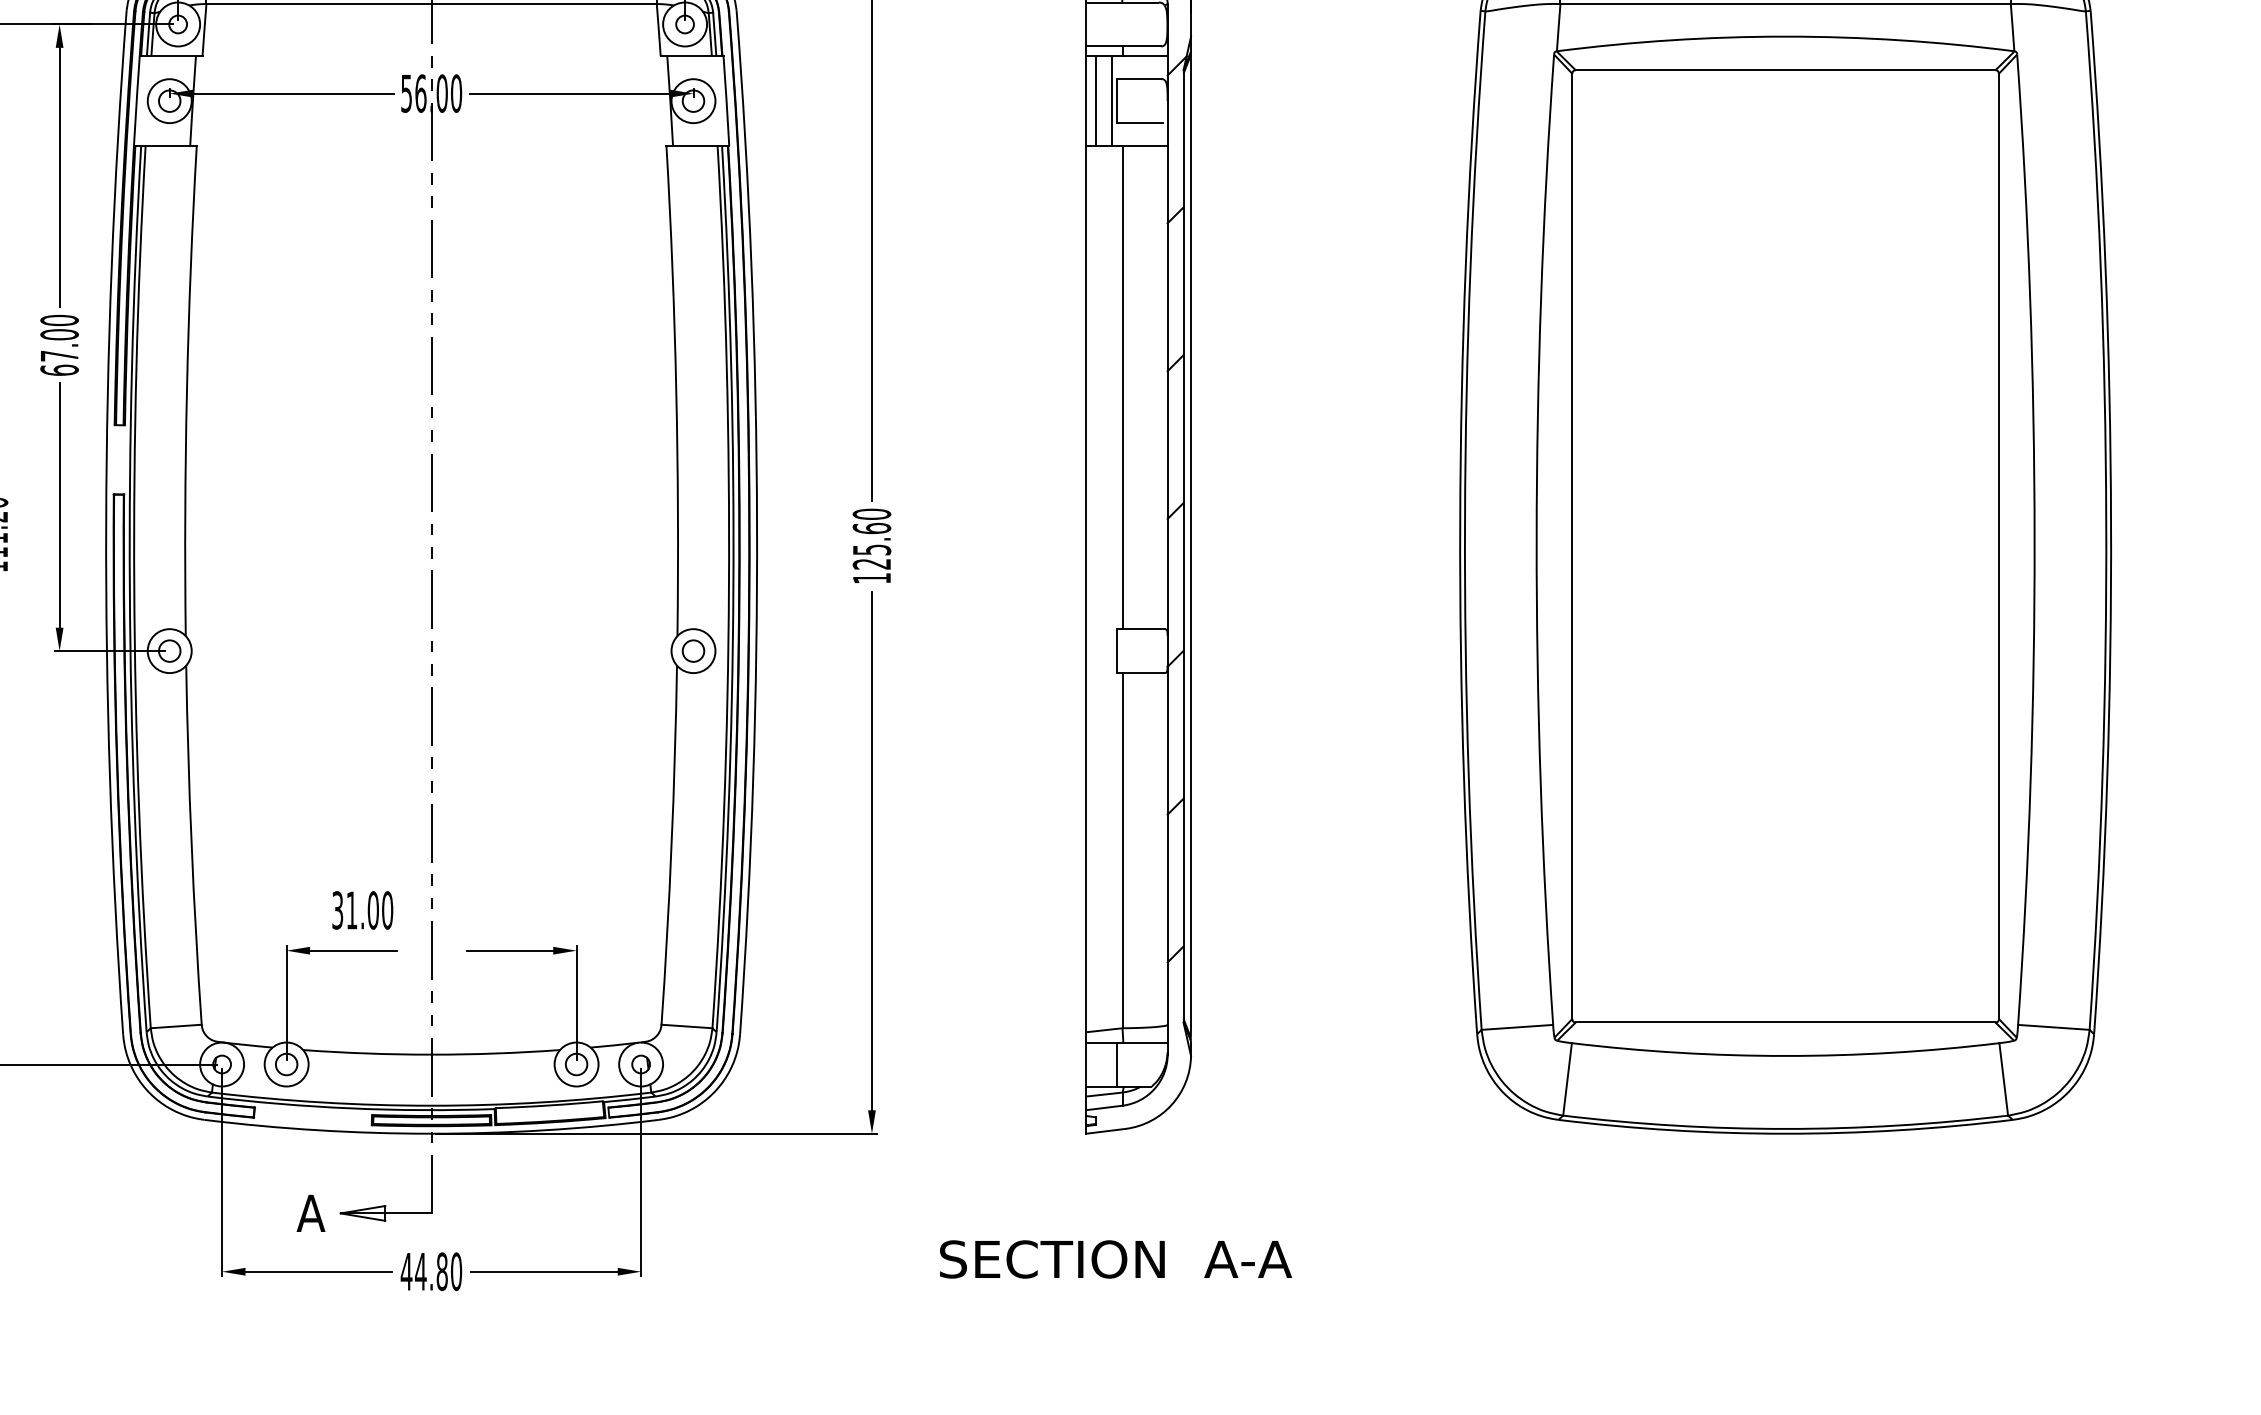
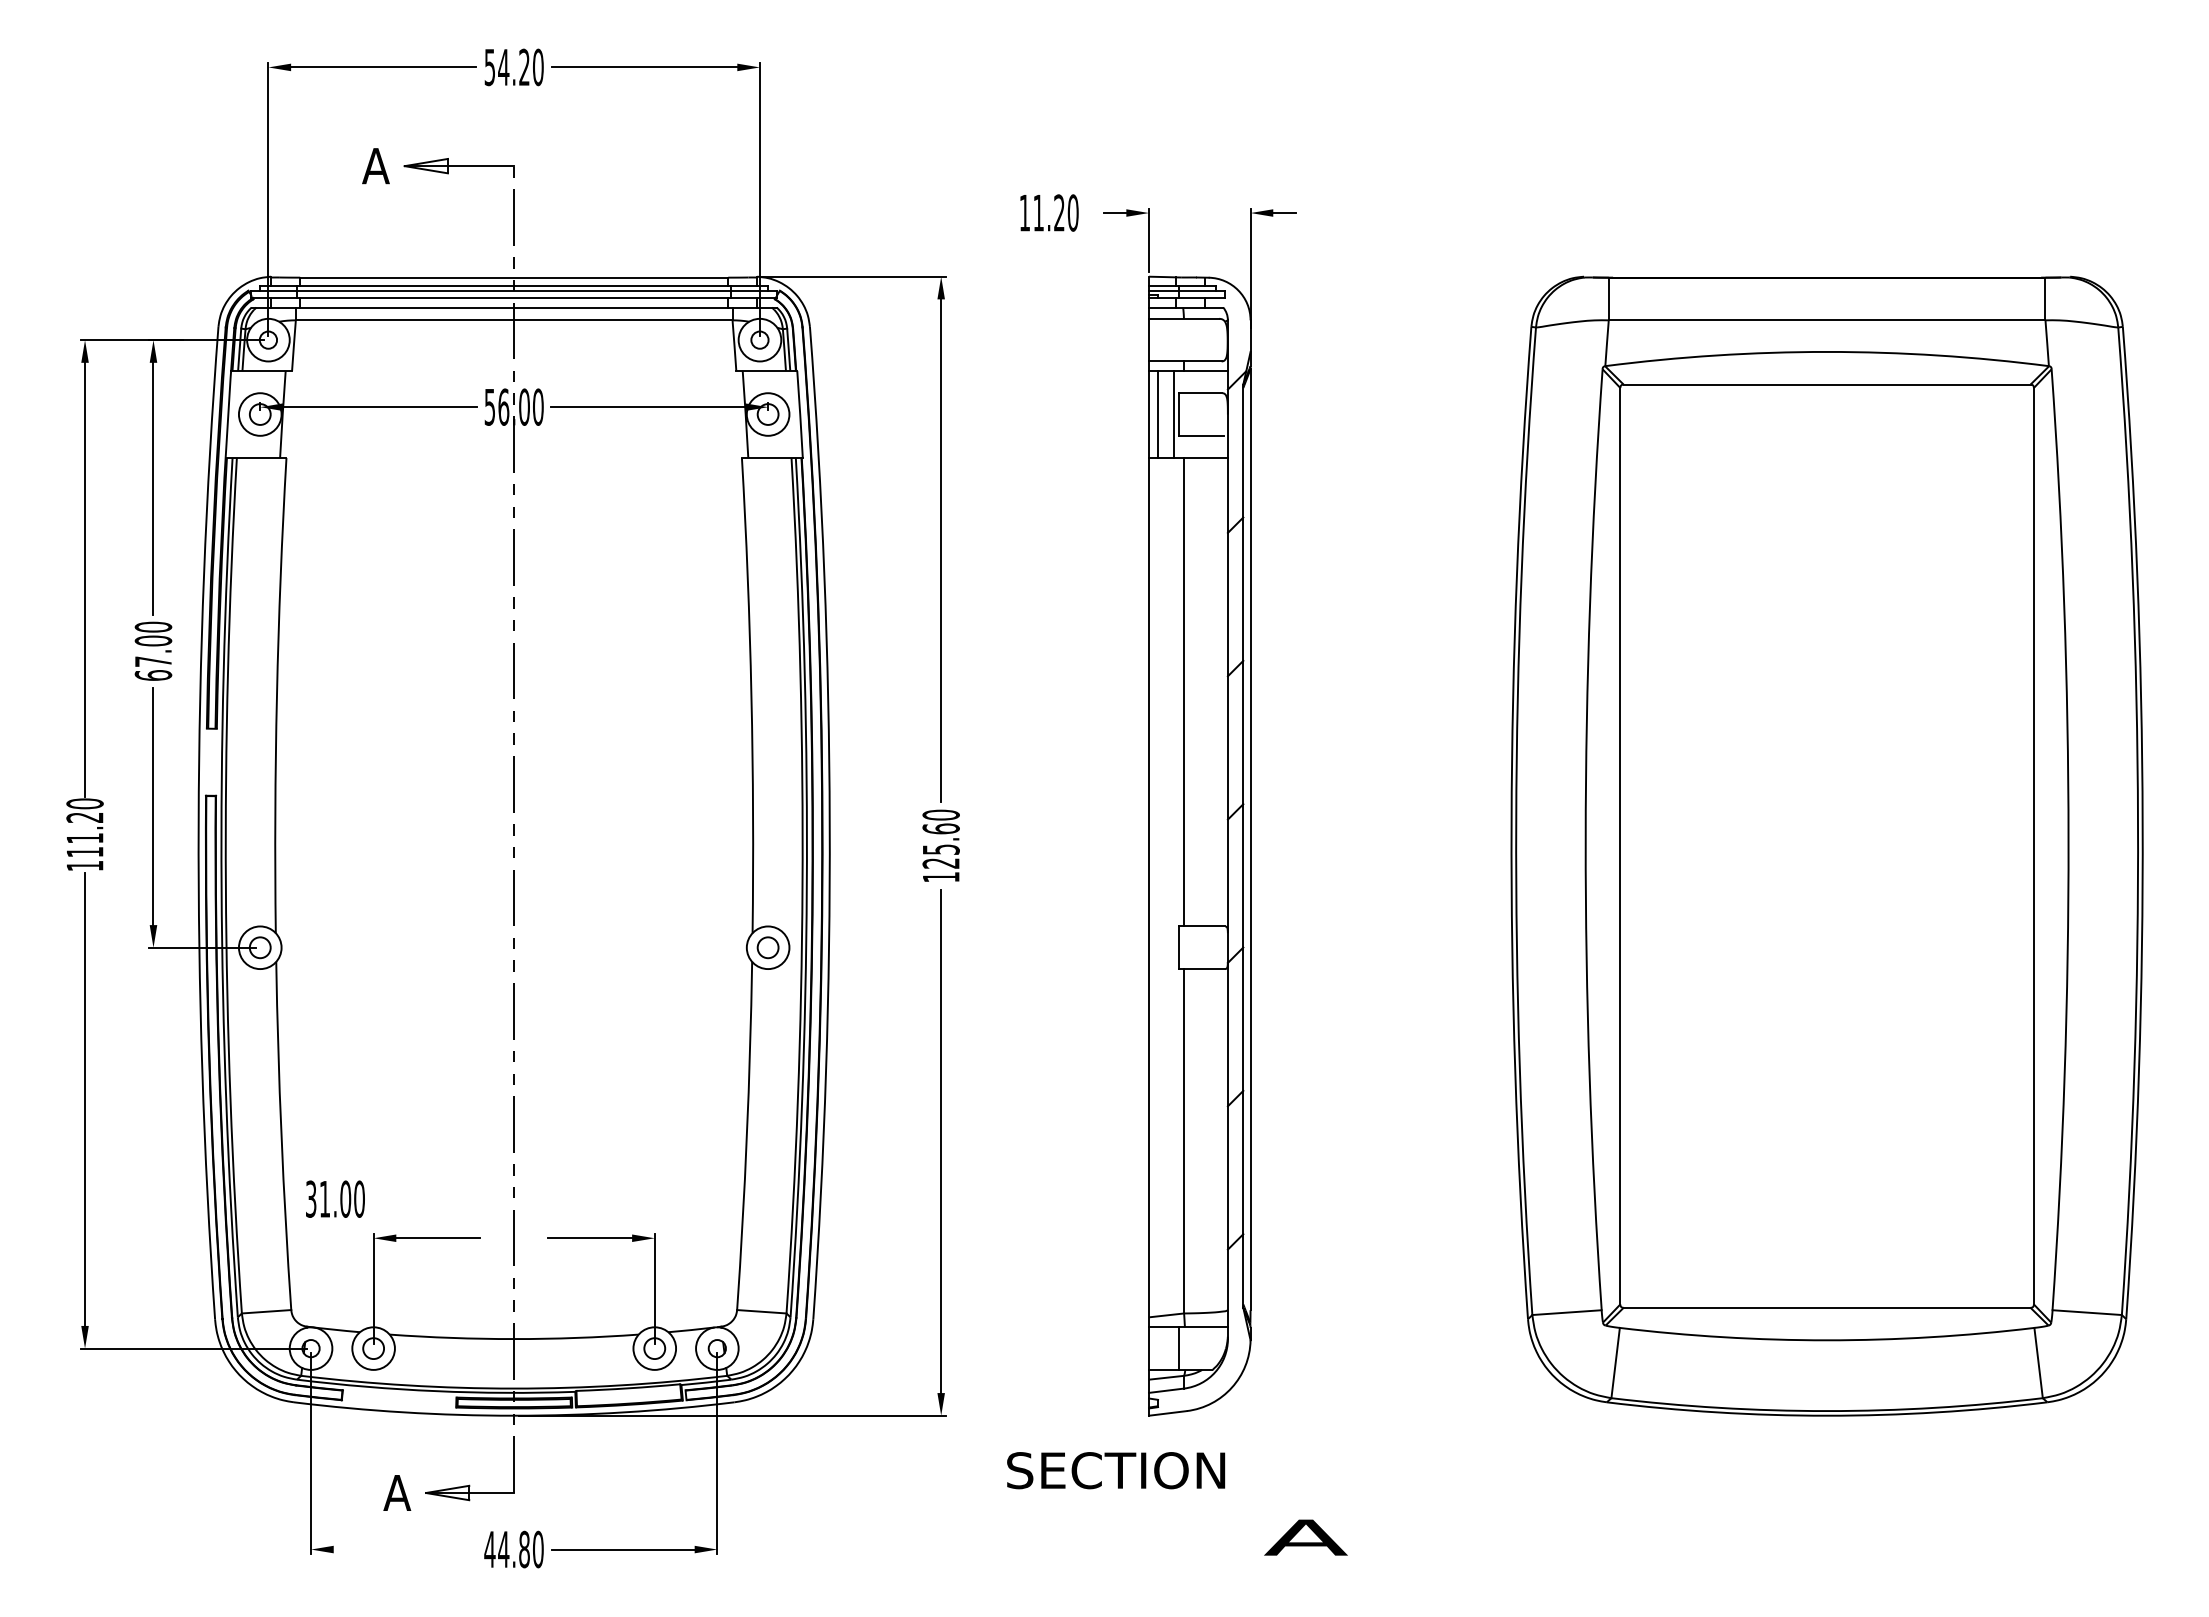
text: (362, 909) -> (335, 1198), moved
text: (1052, 1259) -> (1116, 1470), moved
text: (1247, 1259) -> (1305, 1537), A-A -> A
line: (318, 1271) -> (404, 1549), removed

